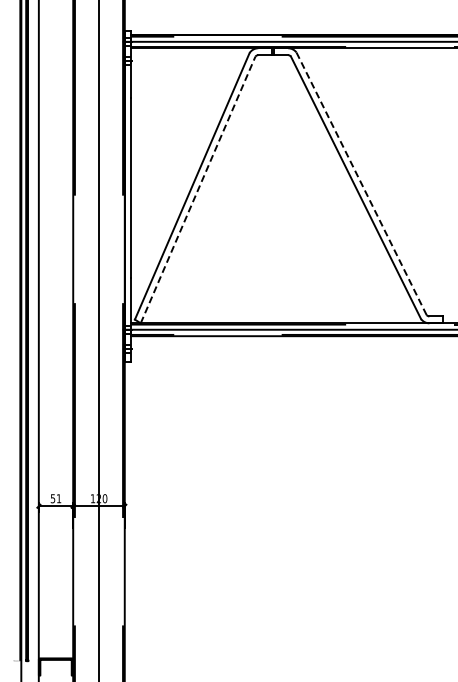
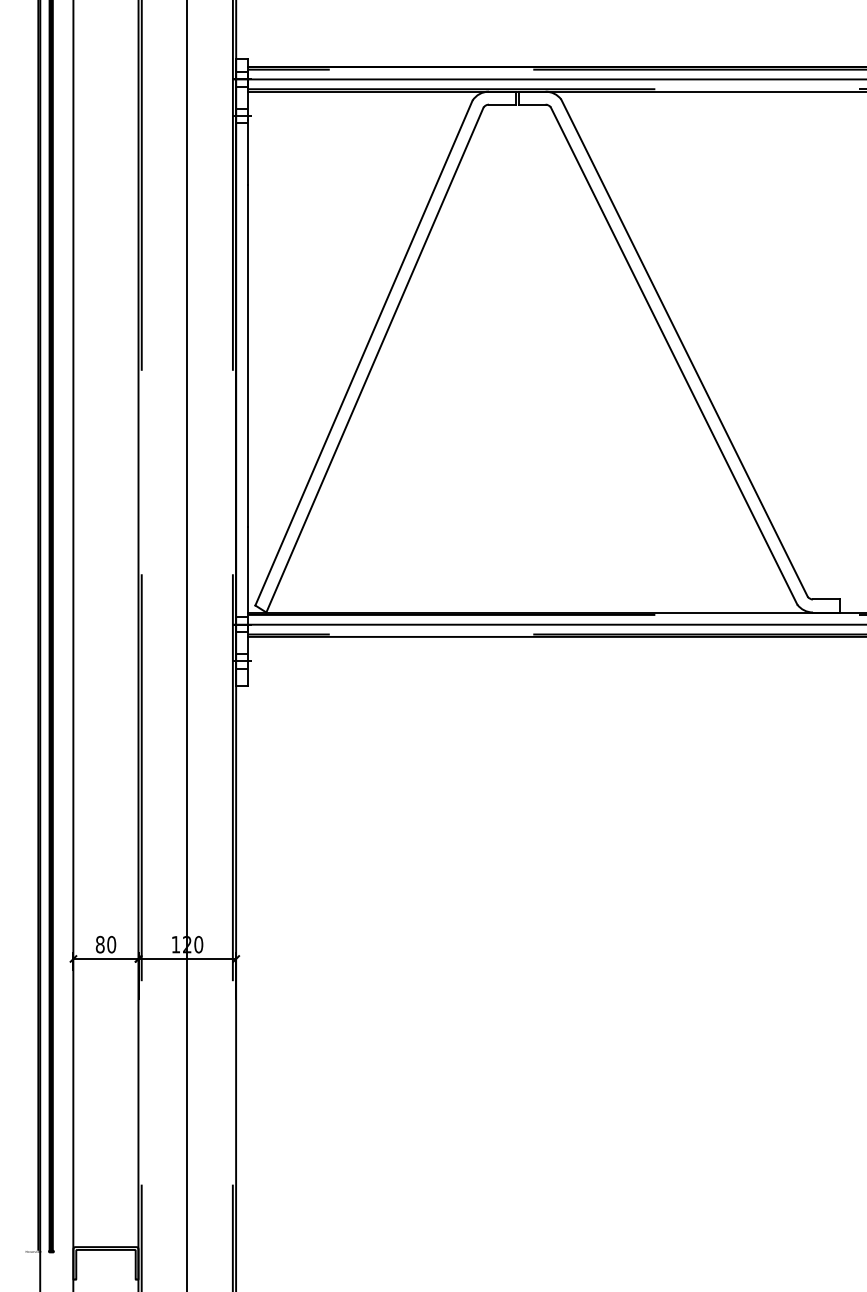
line: (361, 183) -> (684, 347), dashed -> solid
line: (198, 189) -> (375, 359), dashed -> solid
text: (55, 498) -> (104, 944), 51 -> 80

